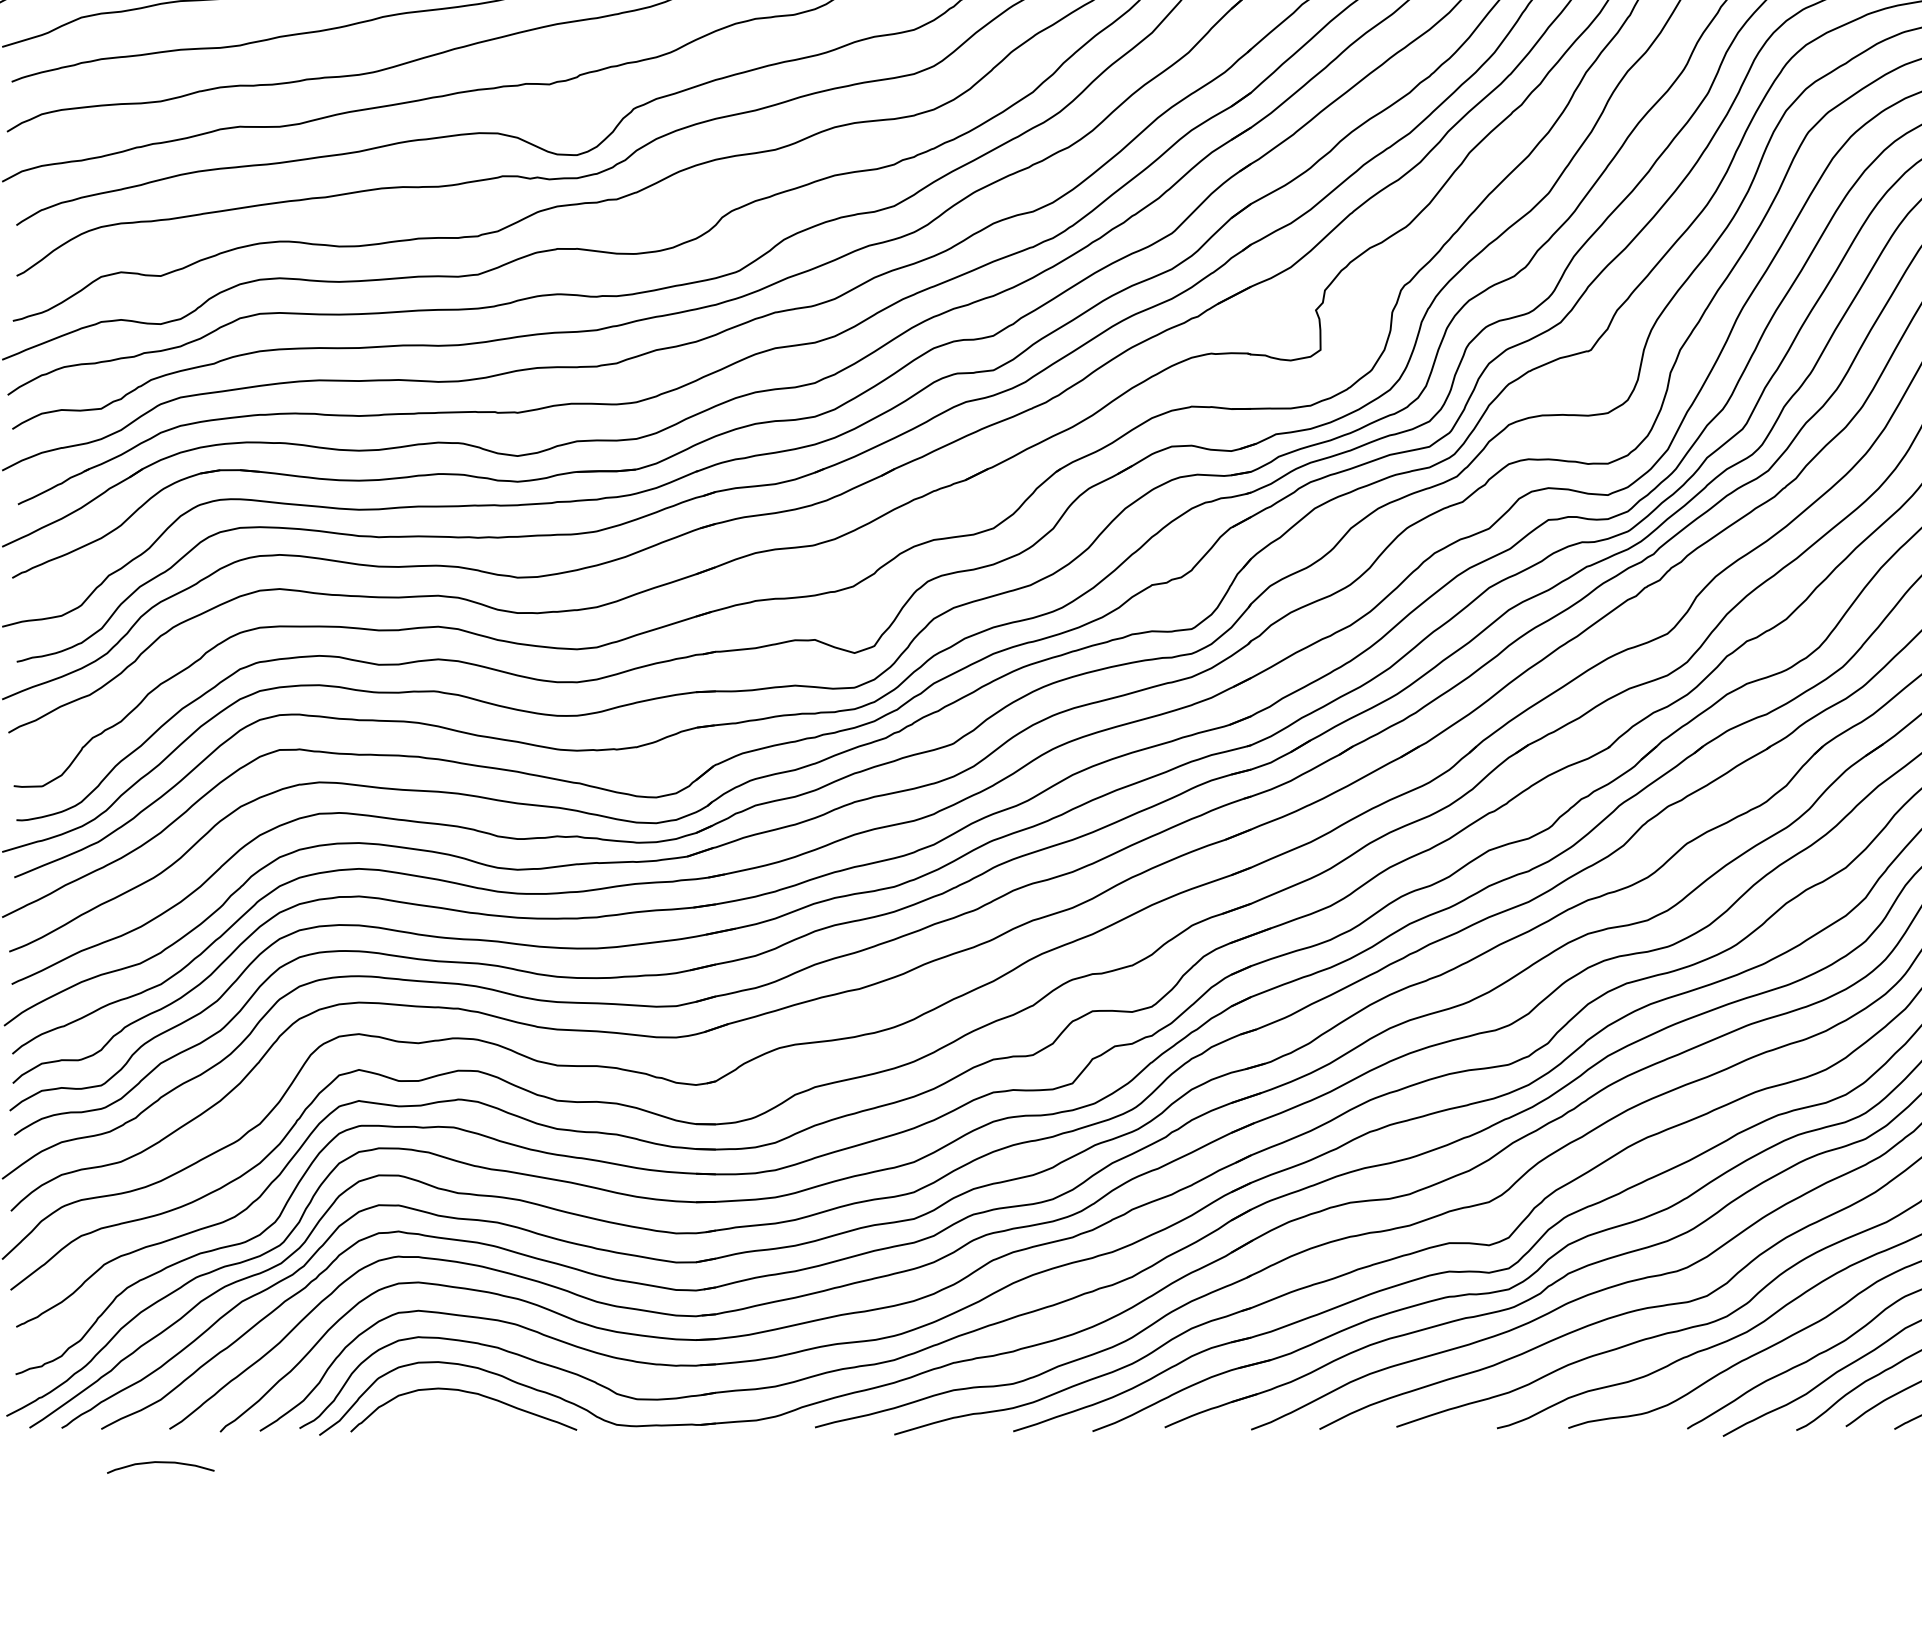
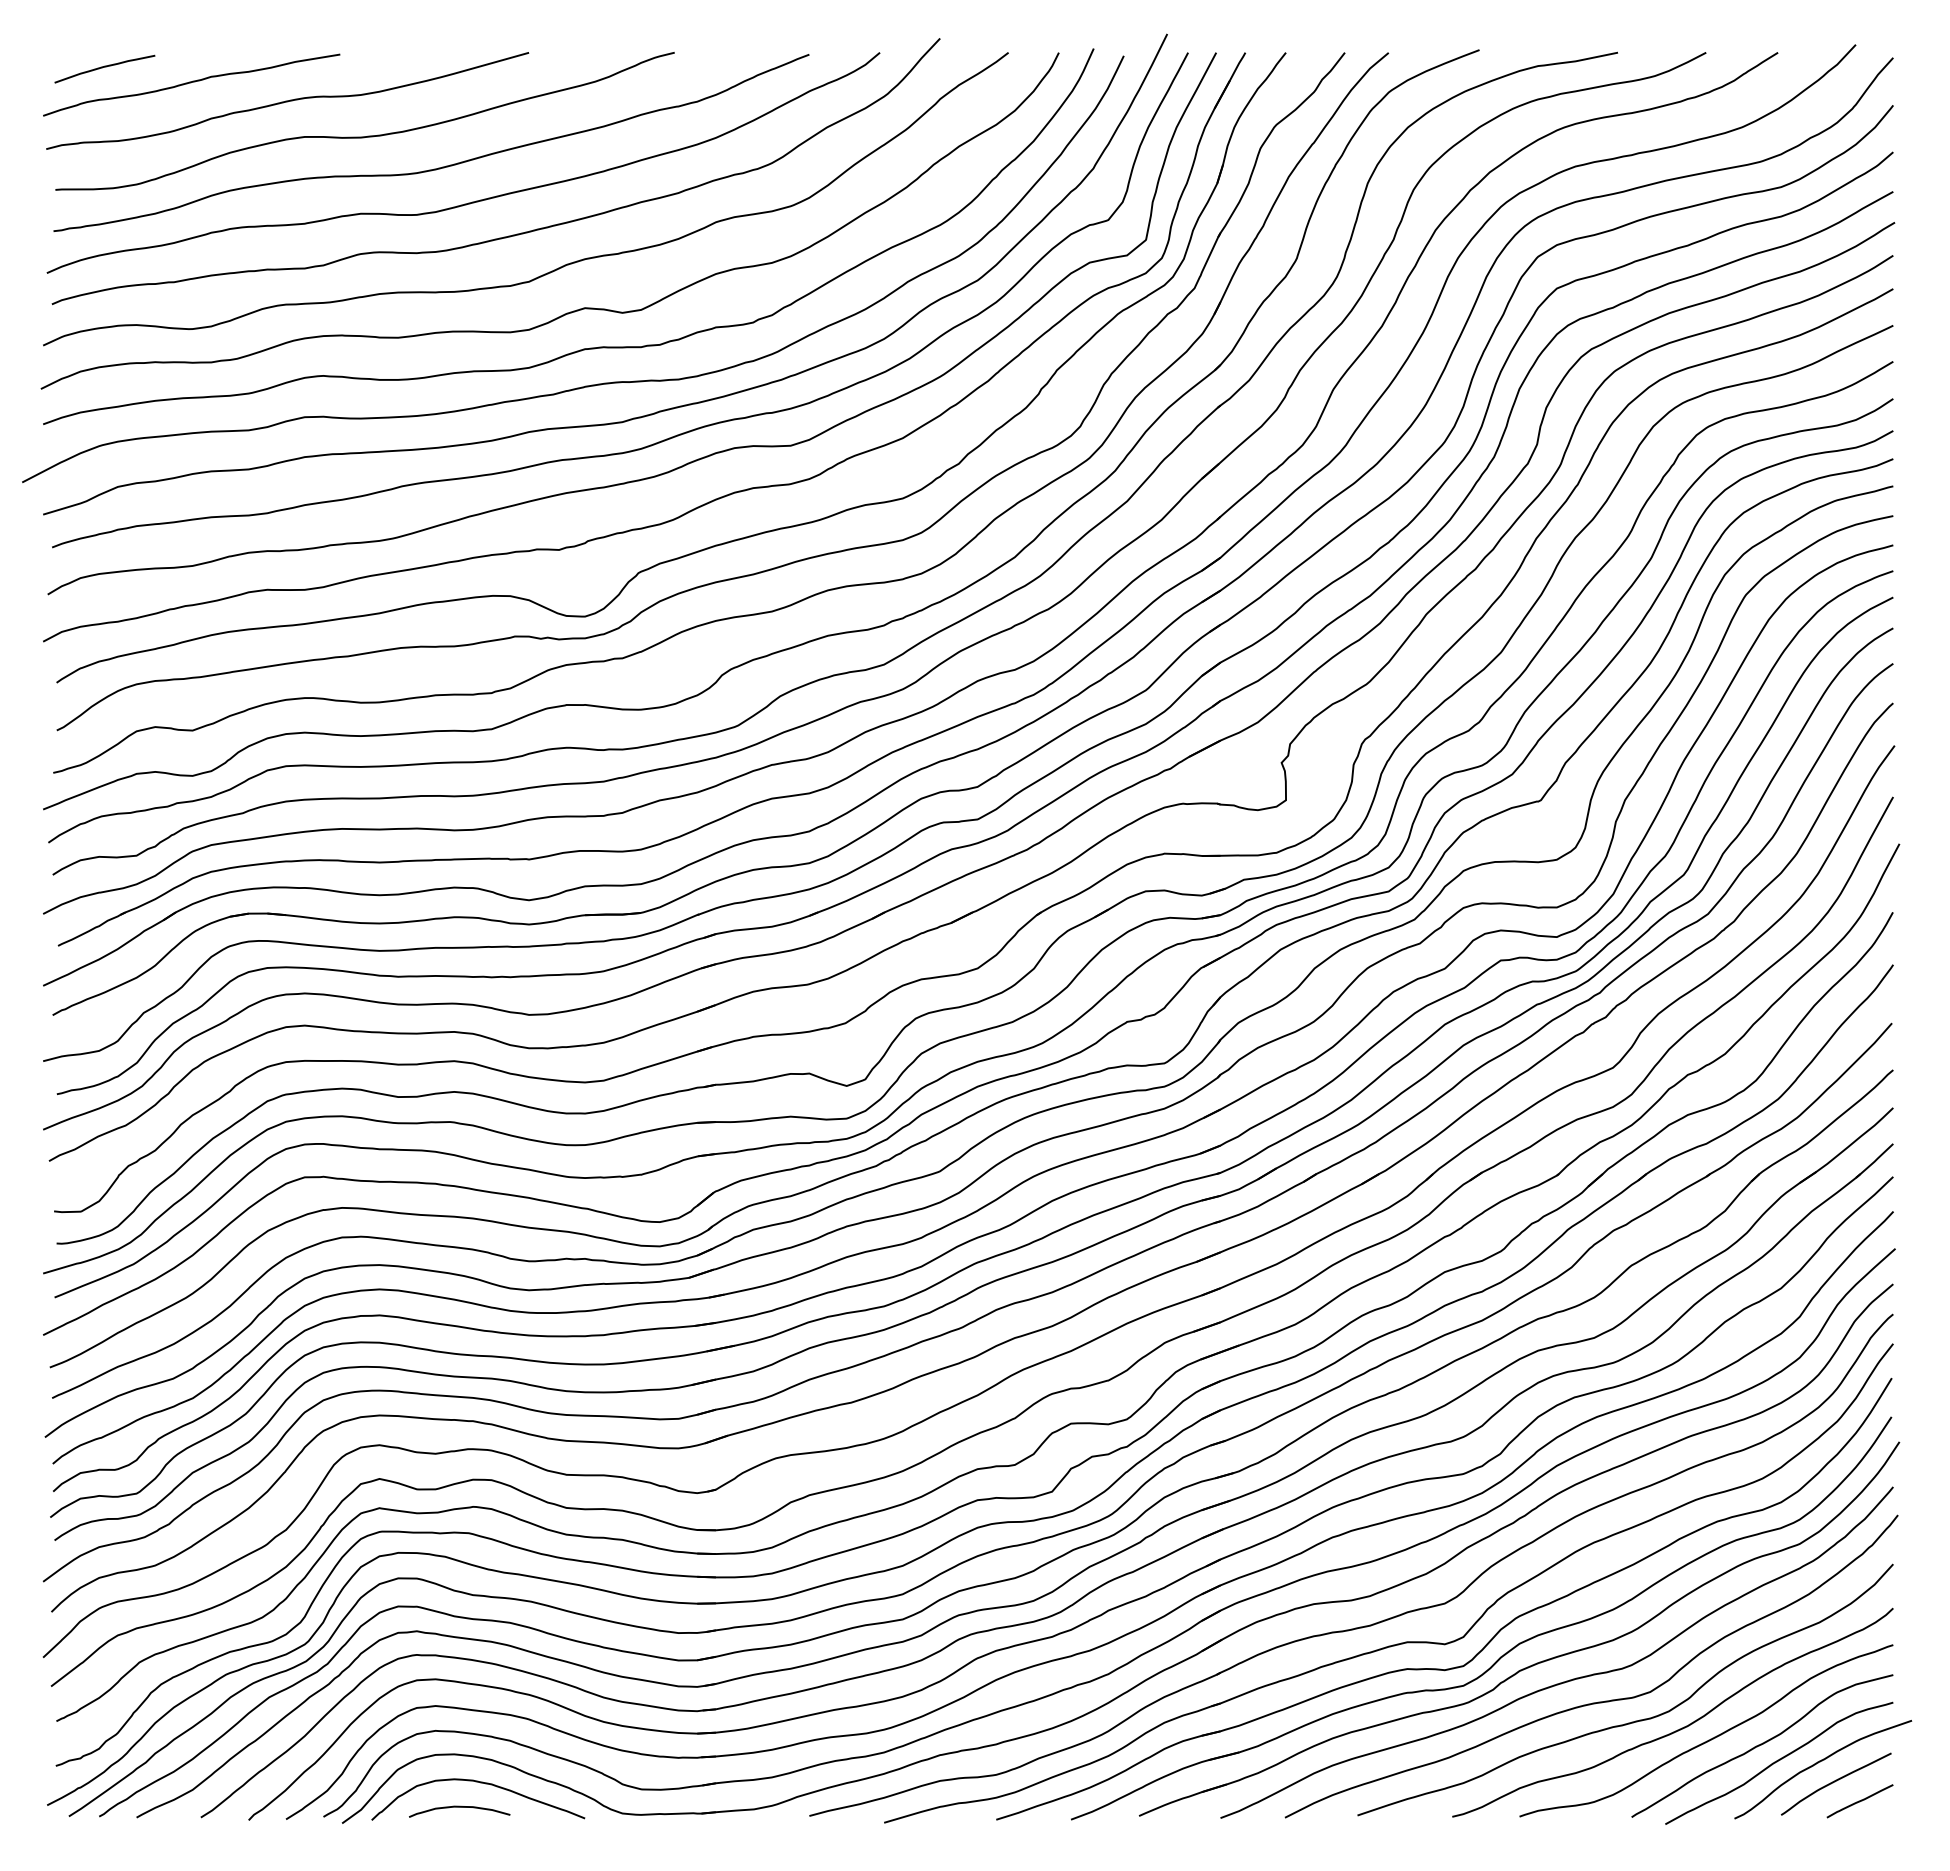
curve: (160, 1463) -> (459, 1807), moved

